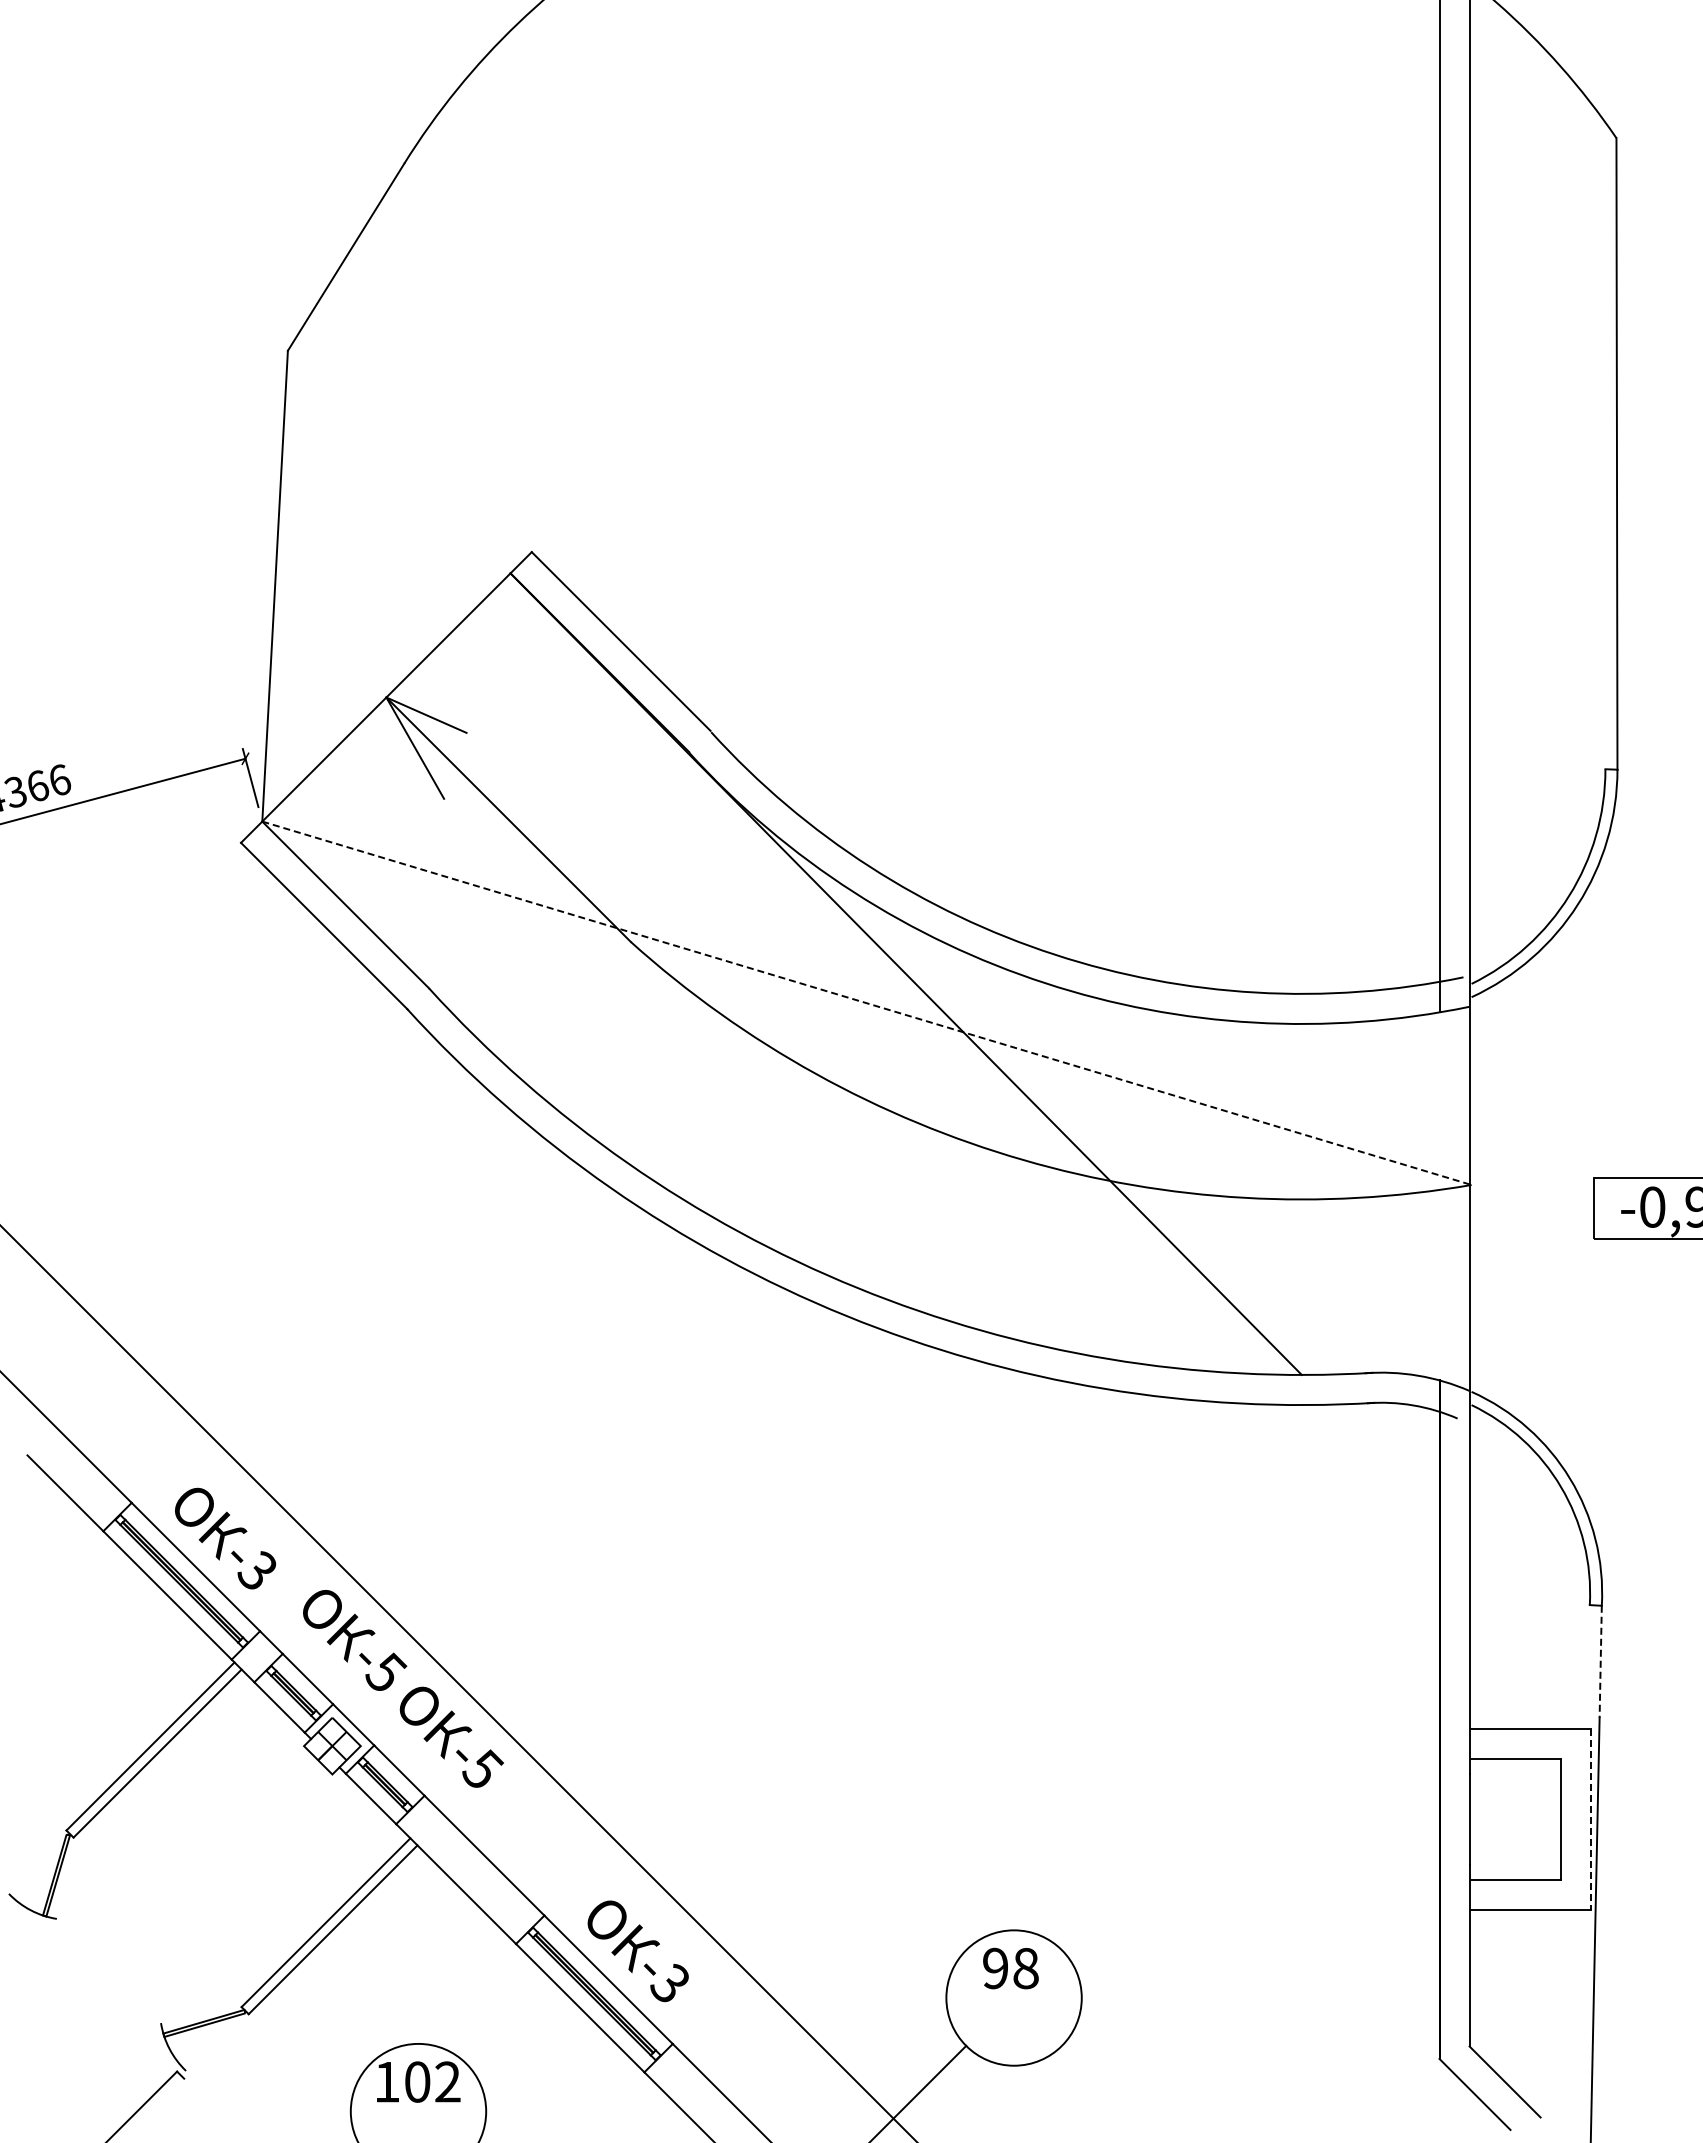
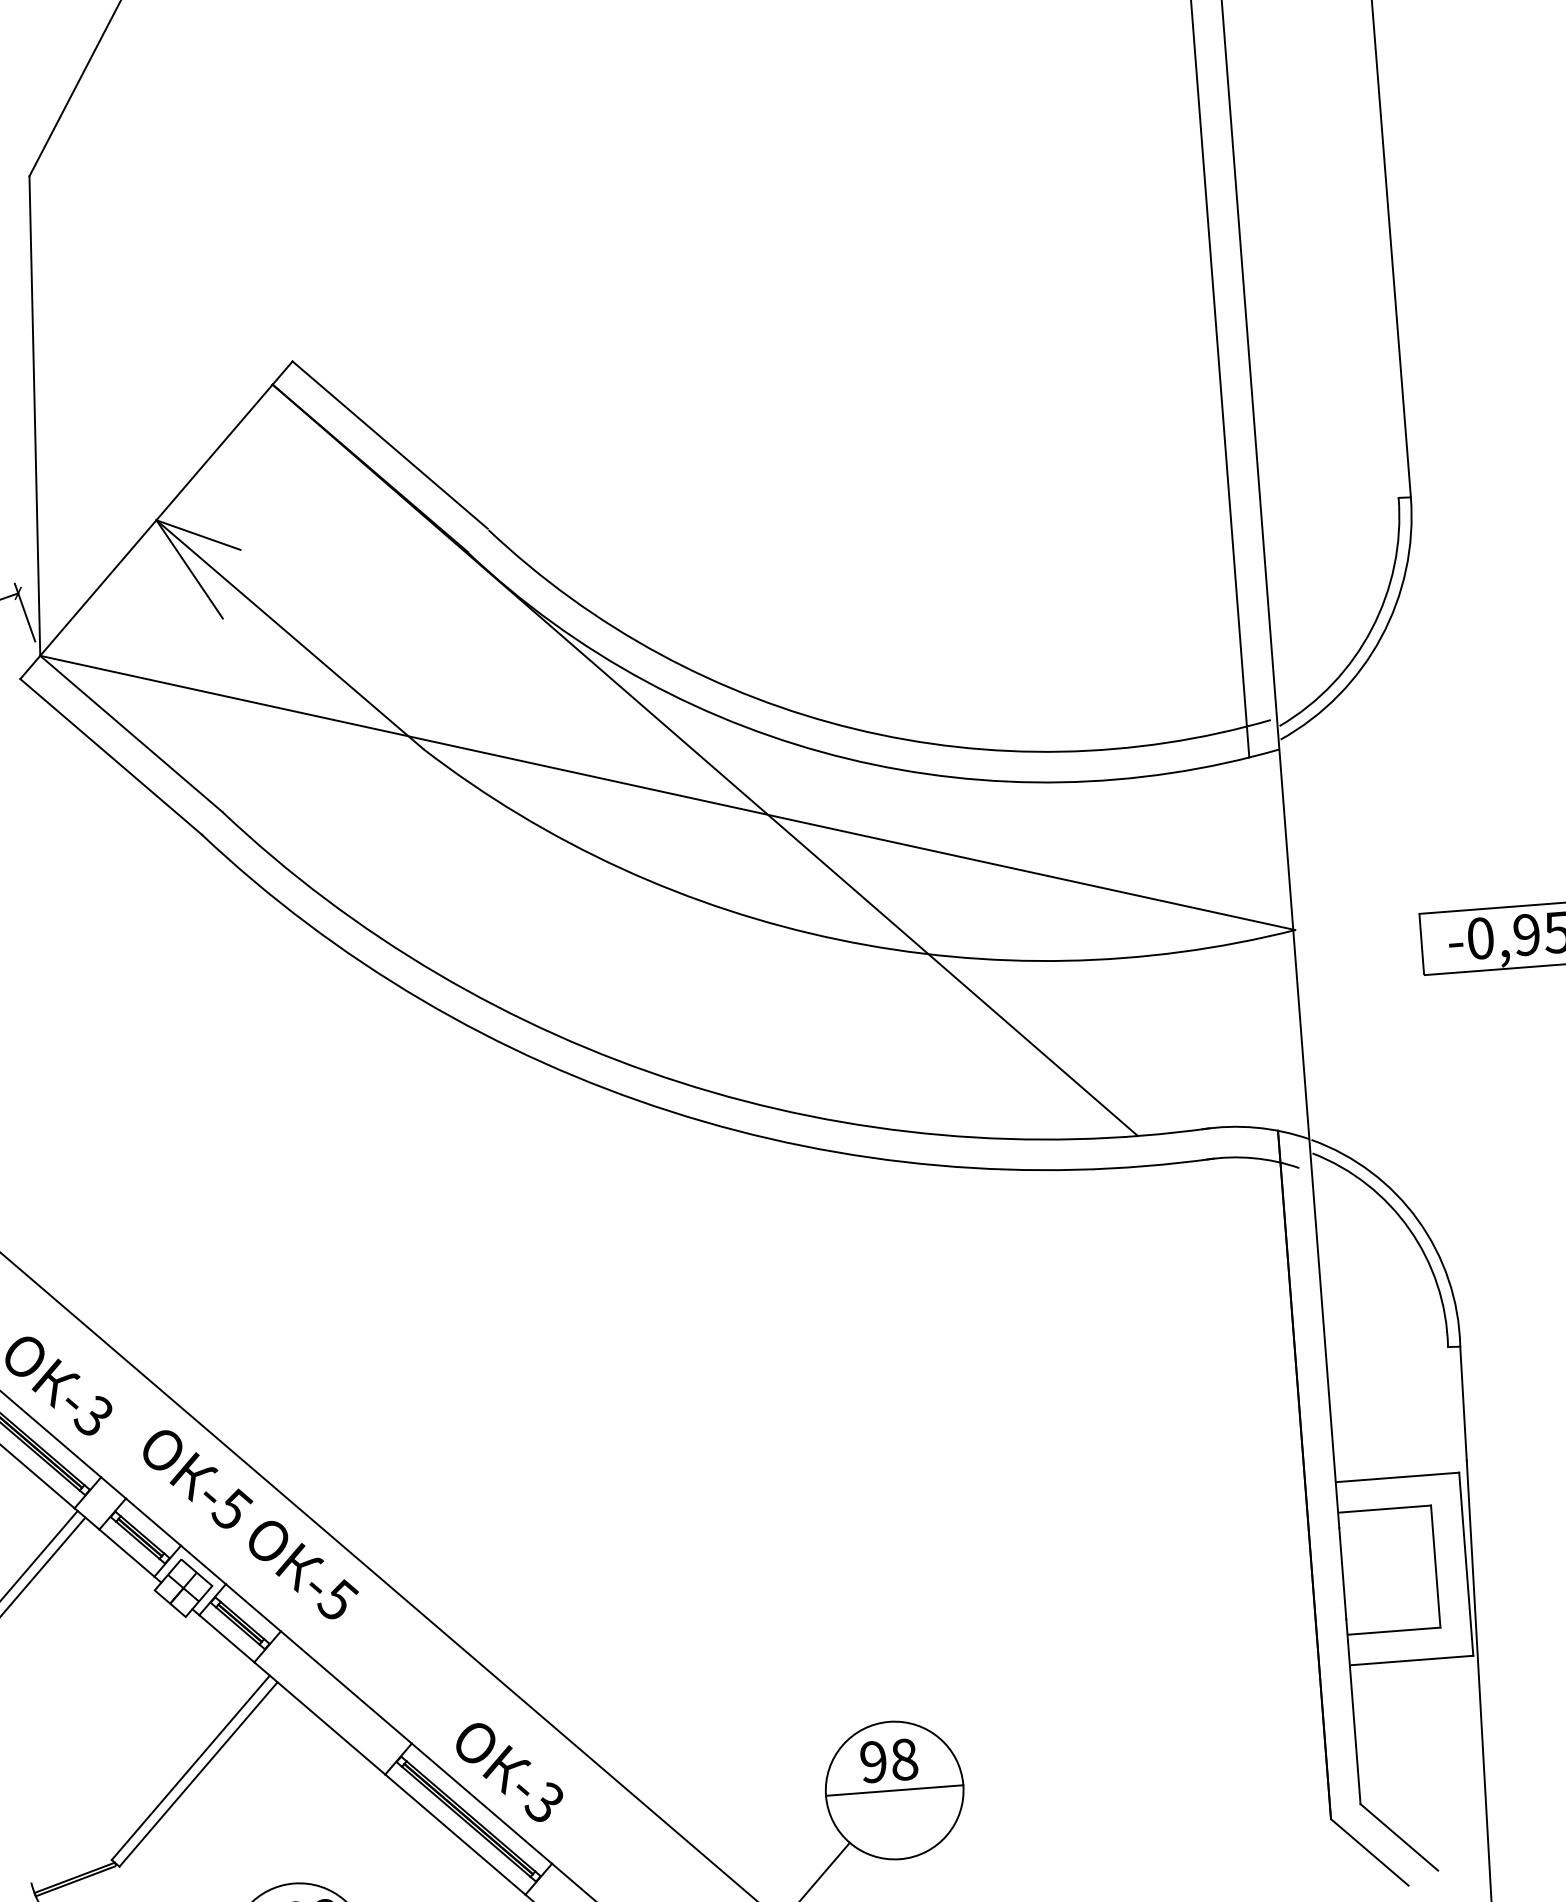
line: (867, 1003) -> (668, 793), dashed -> solid
line: (1600, 1662) -> (1463, 1404), dashed -> solid
line: (1591, 1819) -> (1466, 1564), dashed -> solid
line: (1013, 1998) -> (894, 1791), added

